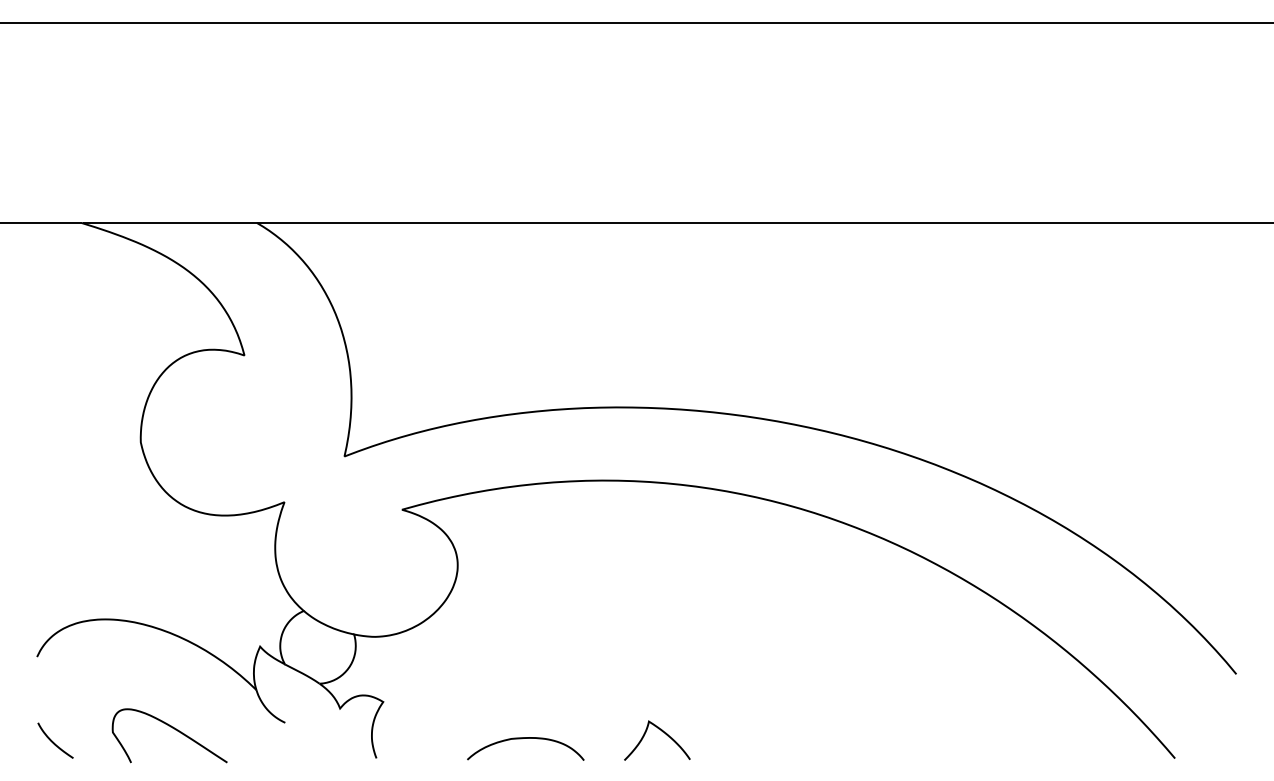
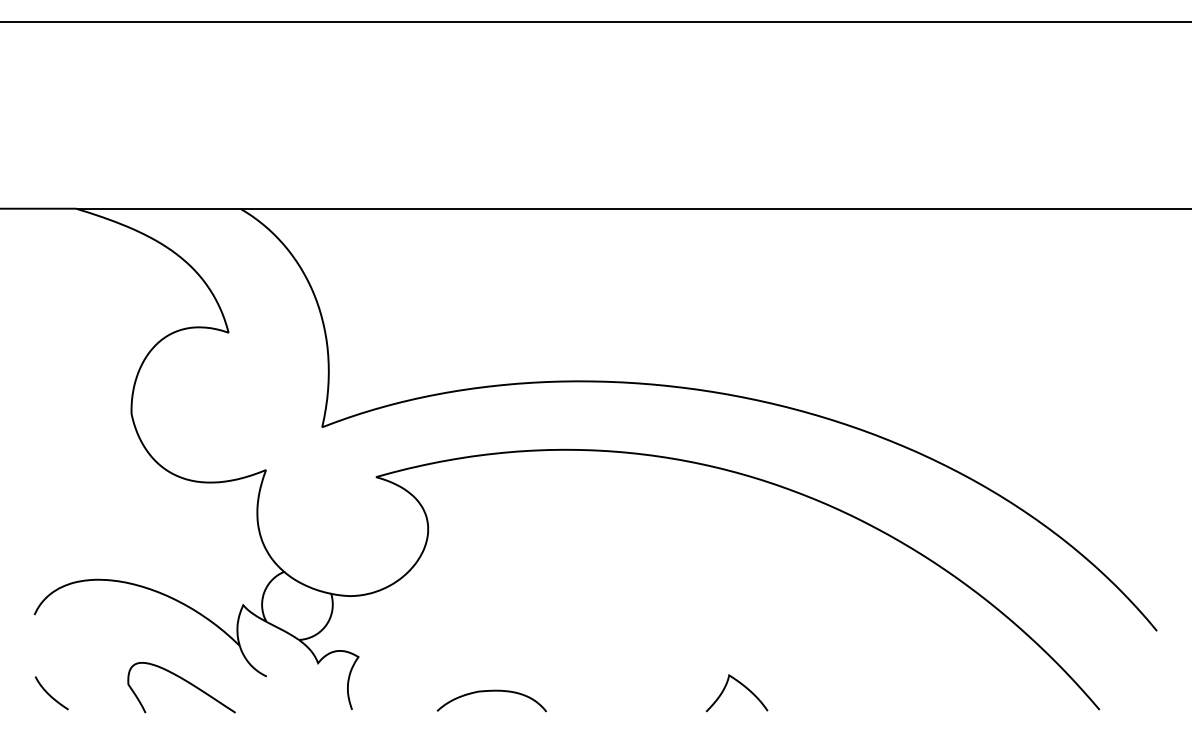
curve: (174, 730) -> (186, 682), moved
curve: (662, 732) -> (741, 685), moved

